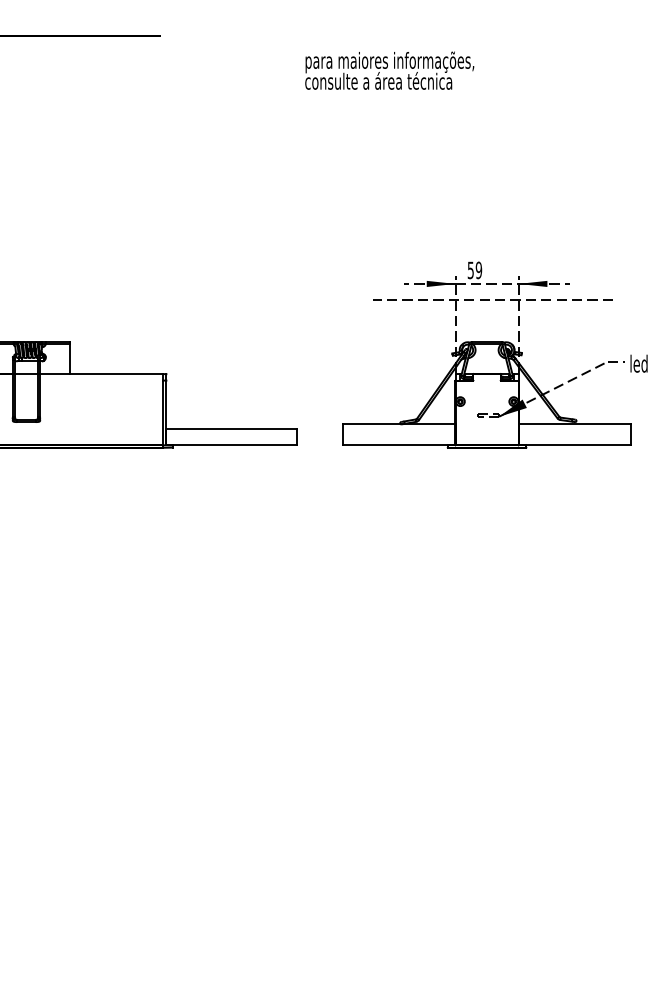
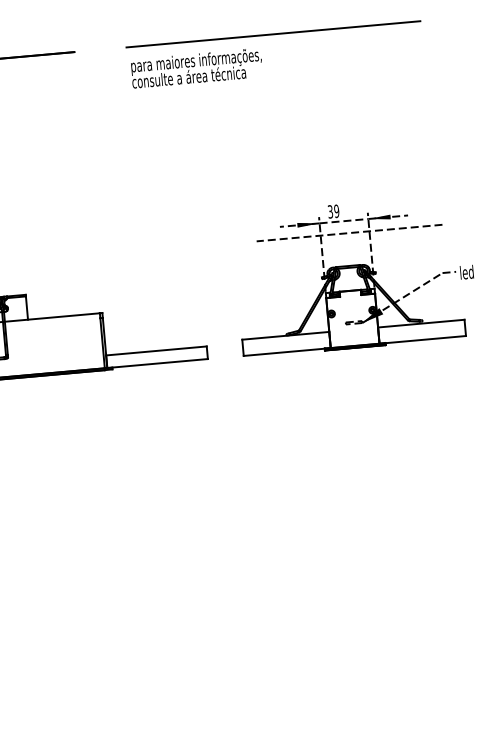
line: (417, 35) -> (273, 33), added
text: (389, 70) -> (196, 68), moved
text: (470, 269) -> (330, 211), 59 -> 39

